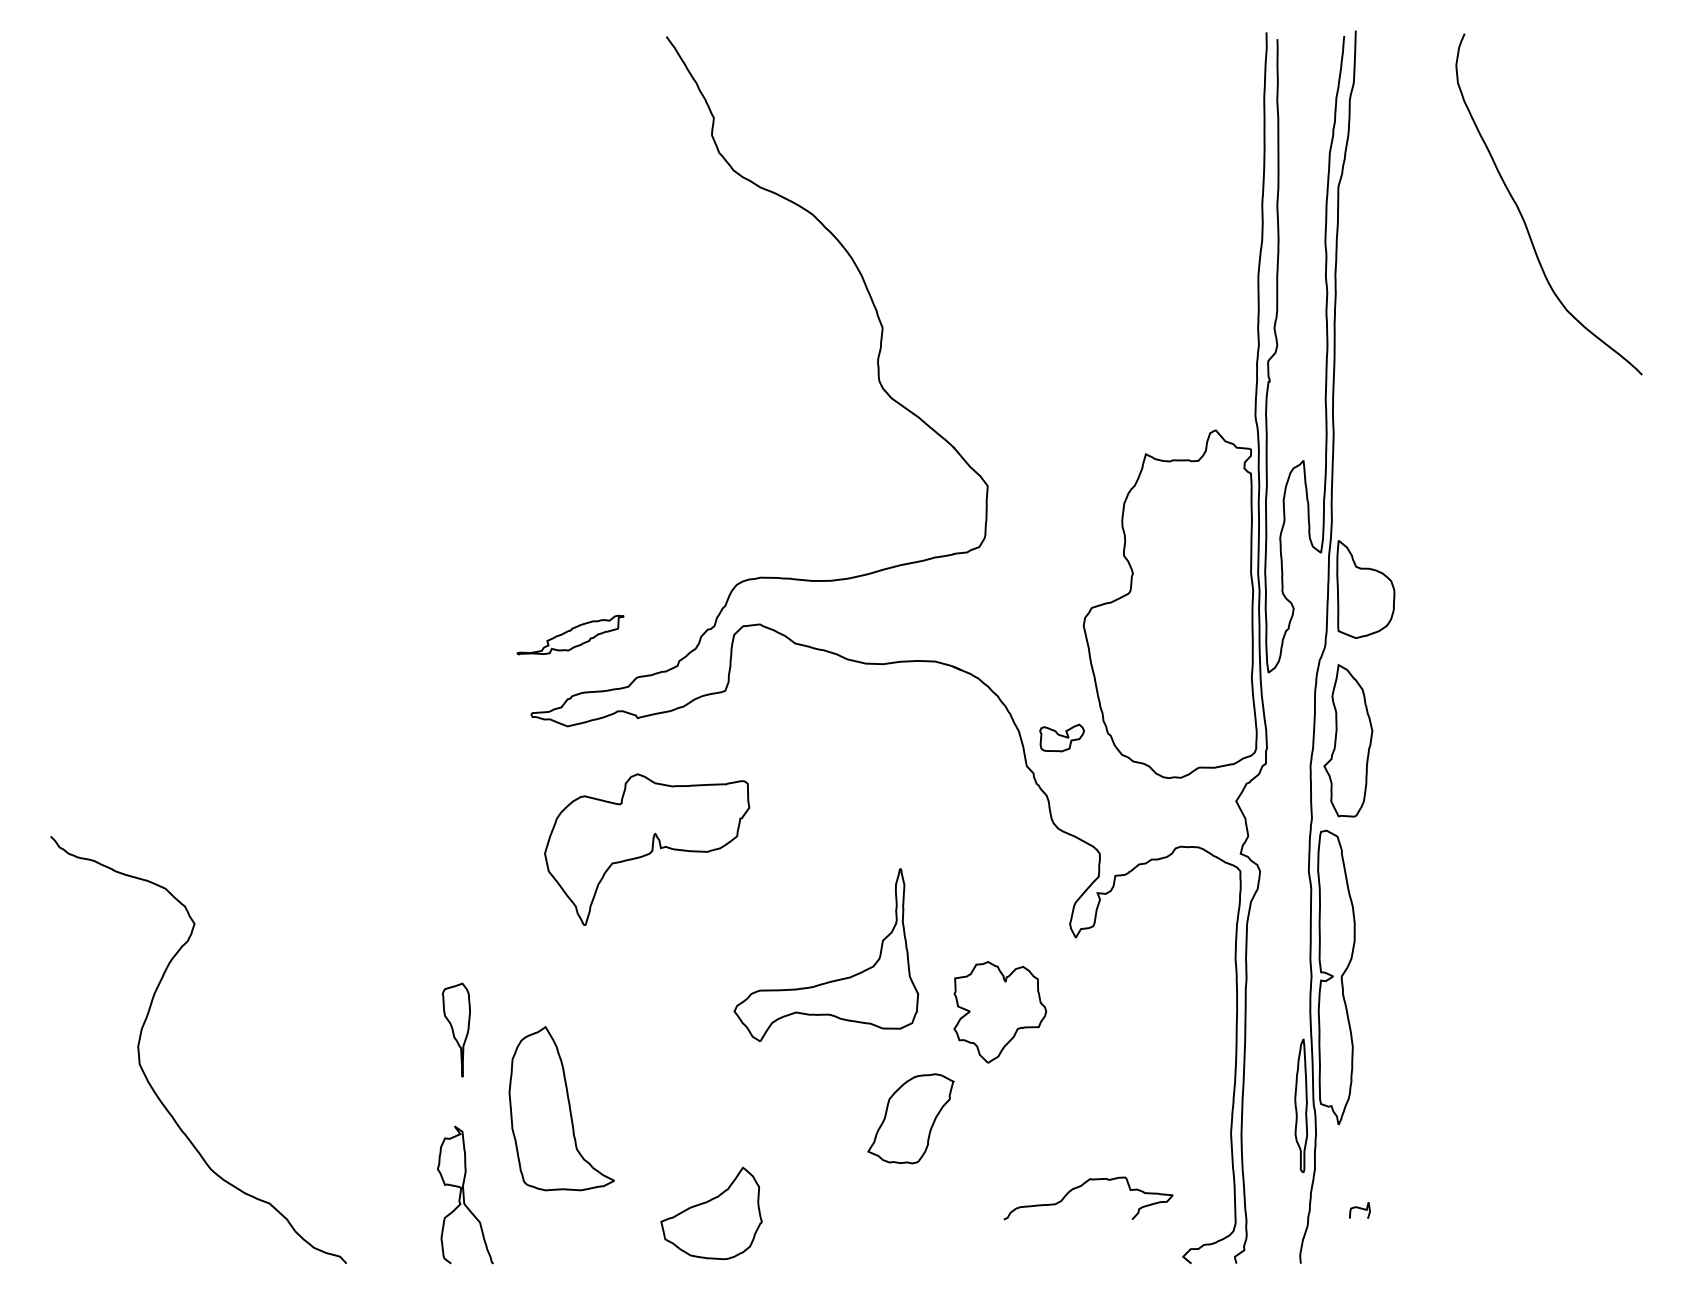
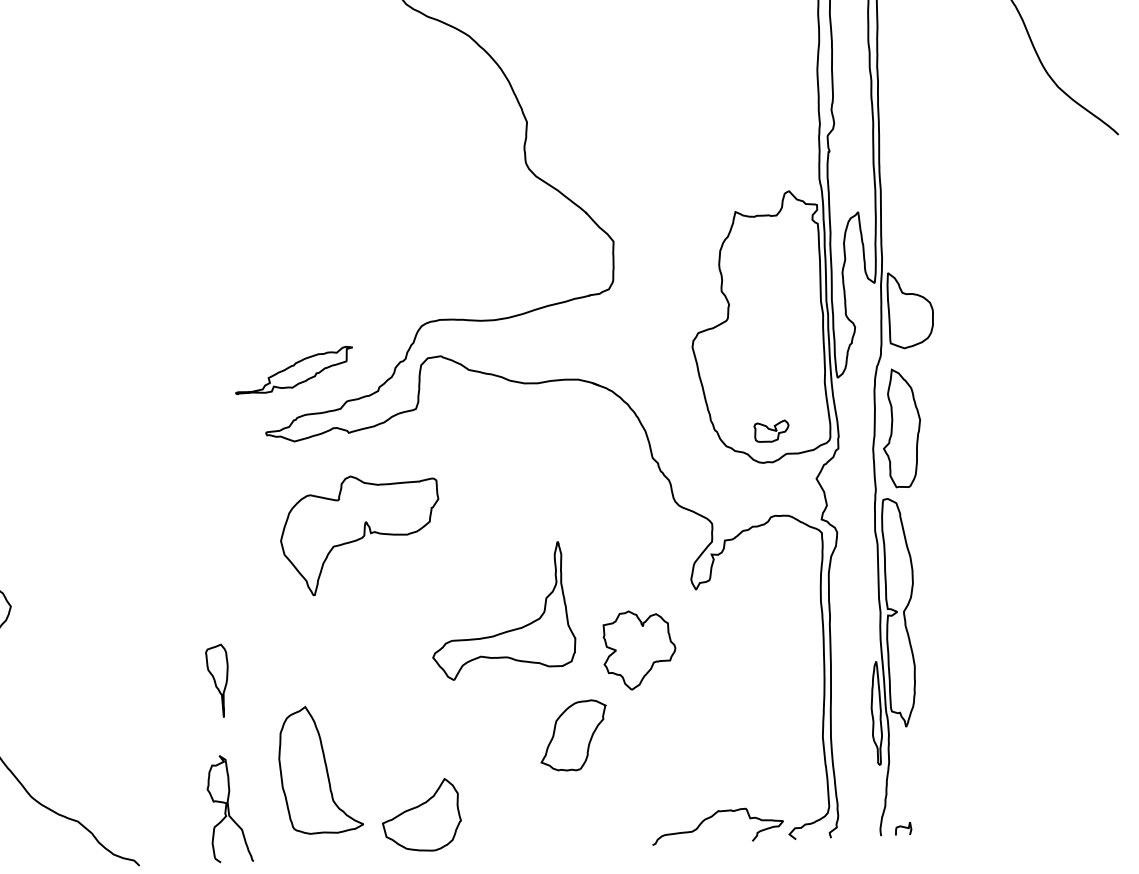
part: (570, 634) -> (293, 369), size x1.43
part: (1061, 737) -> (771, 430), moved
part: (561, 1108) -> (320, 769), moved
curve: (1080, 1187) -> (711, 817), moved
curve: (1360, 1209) -> (903, 828), moved

